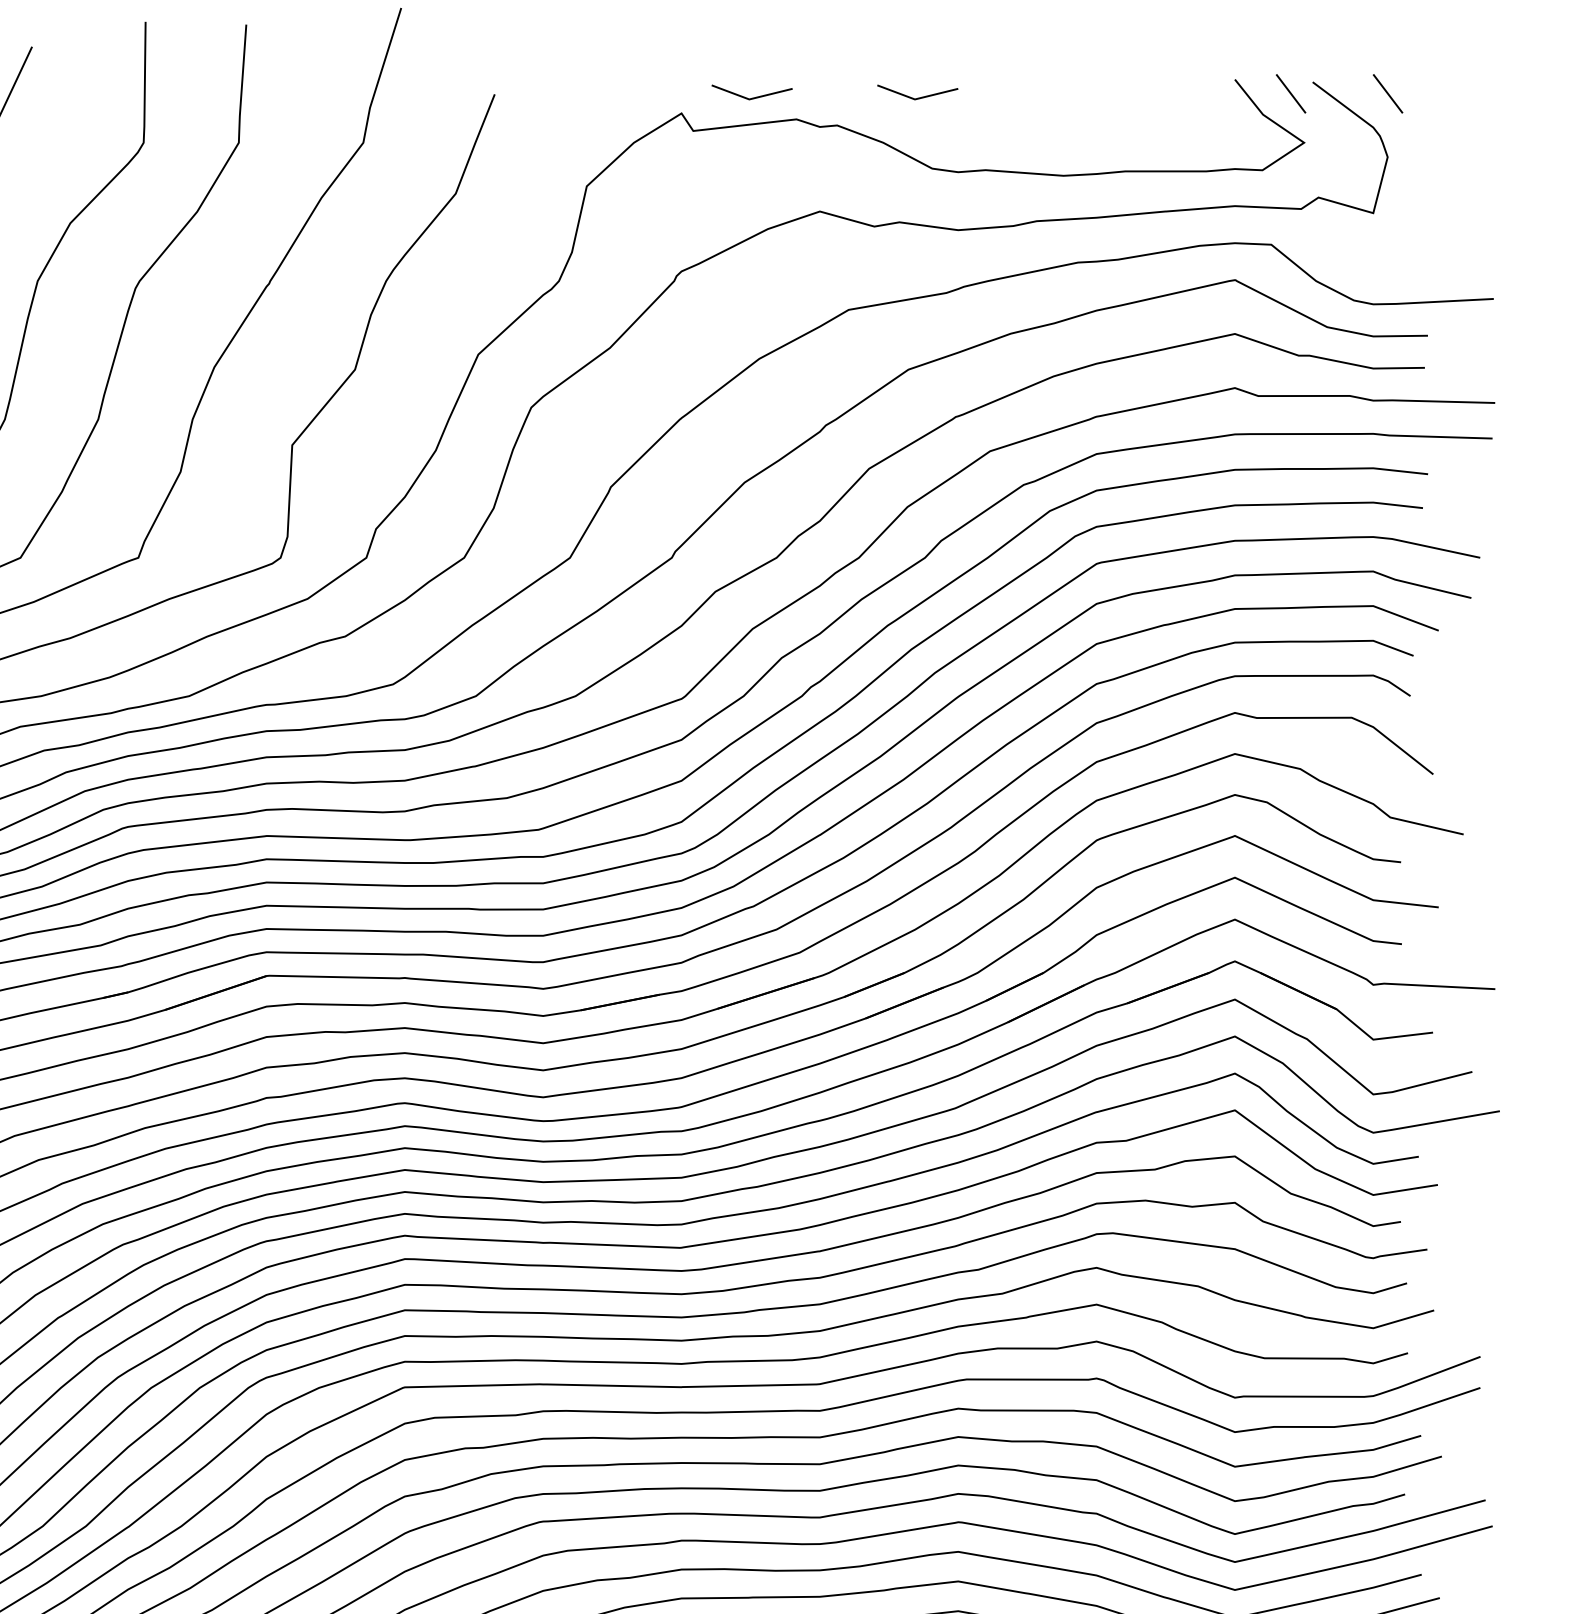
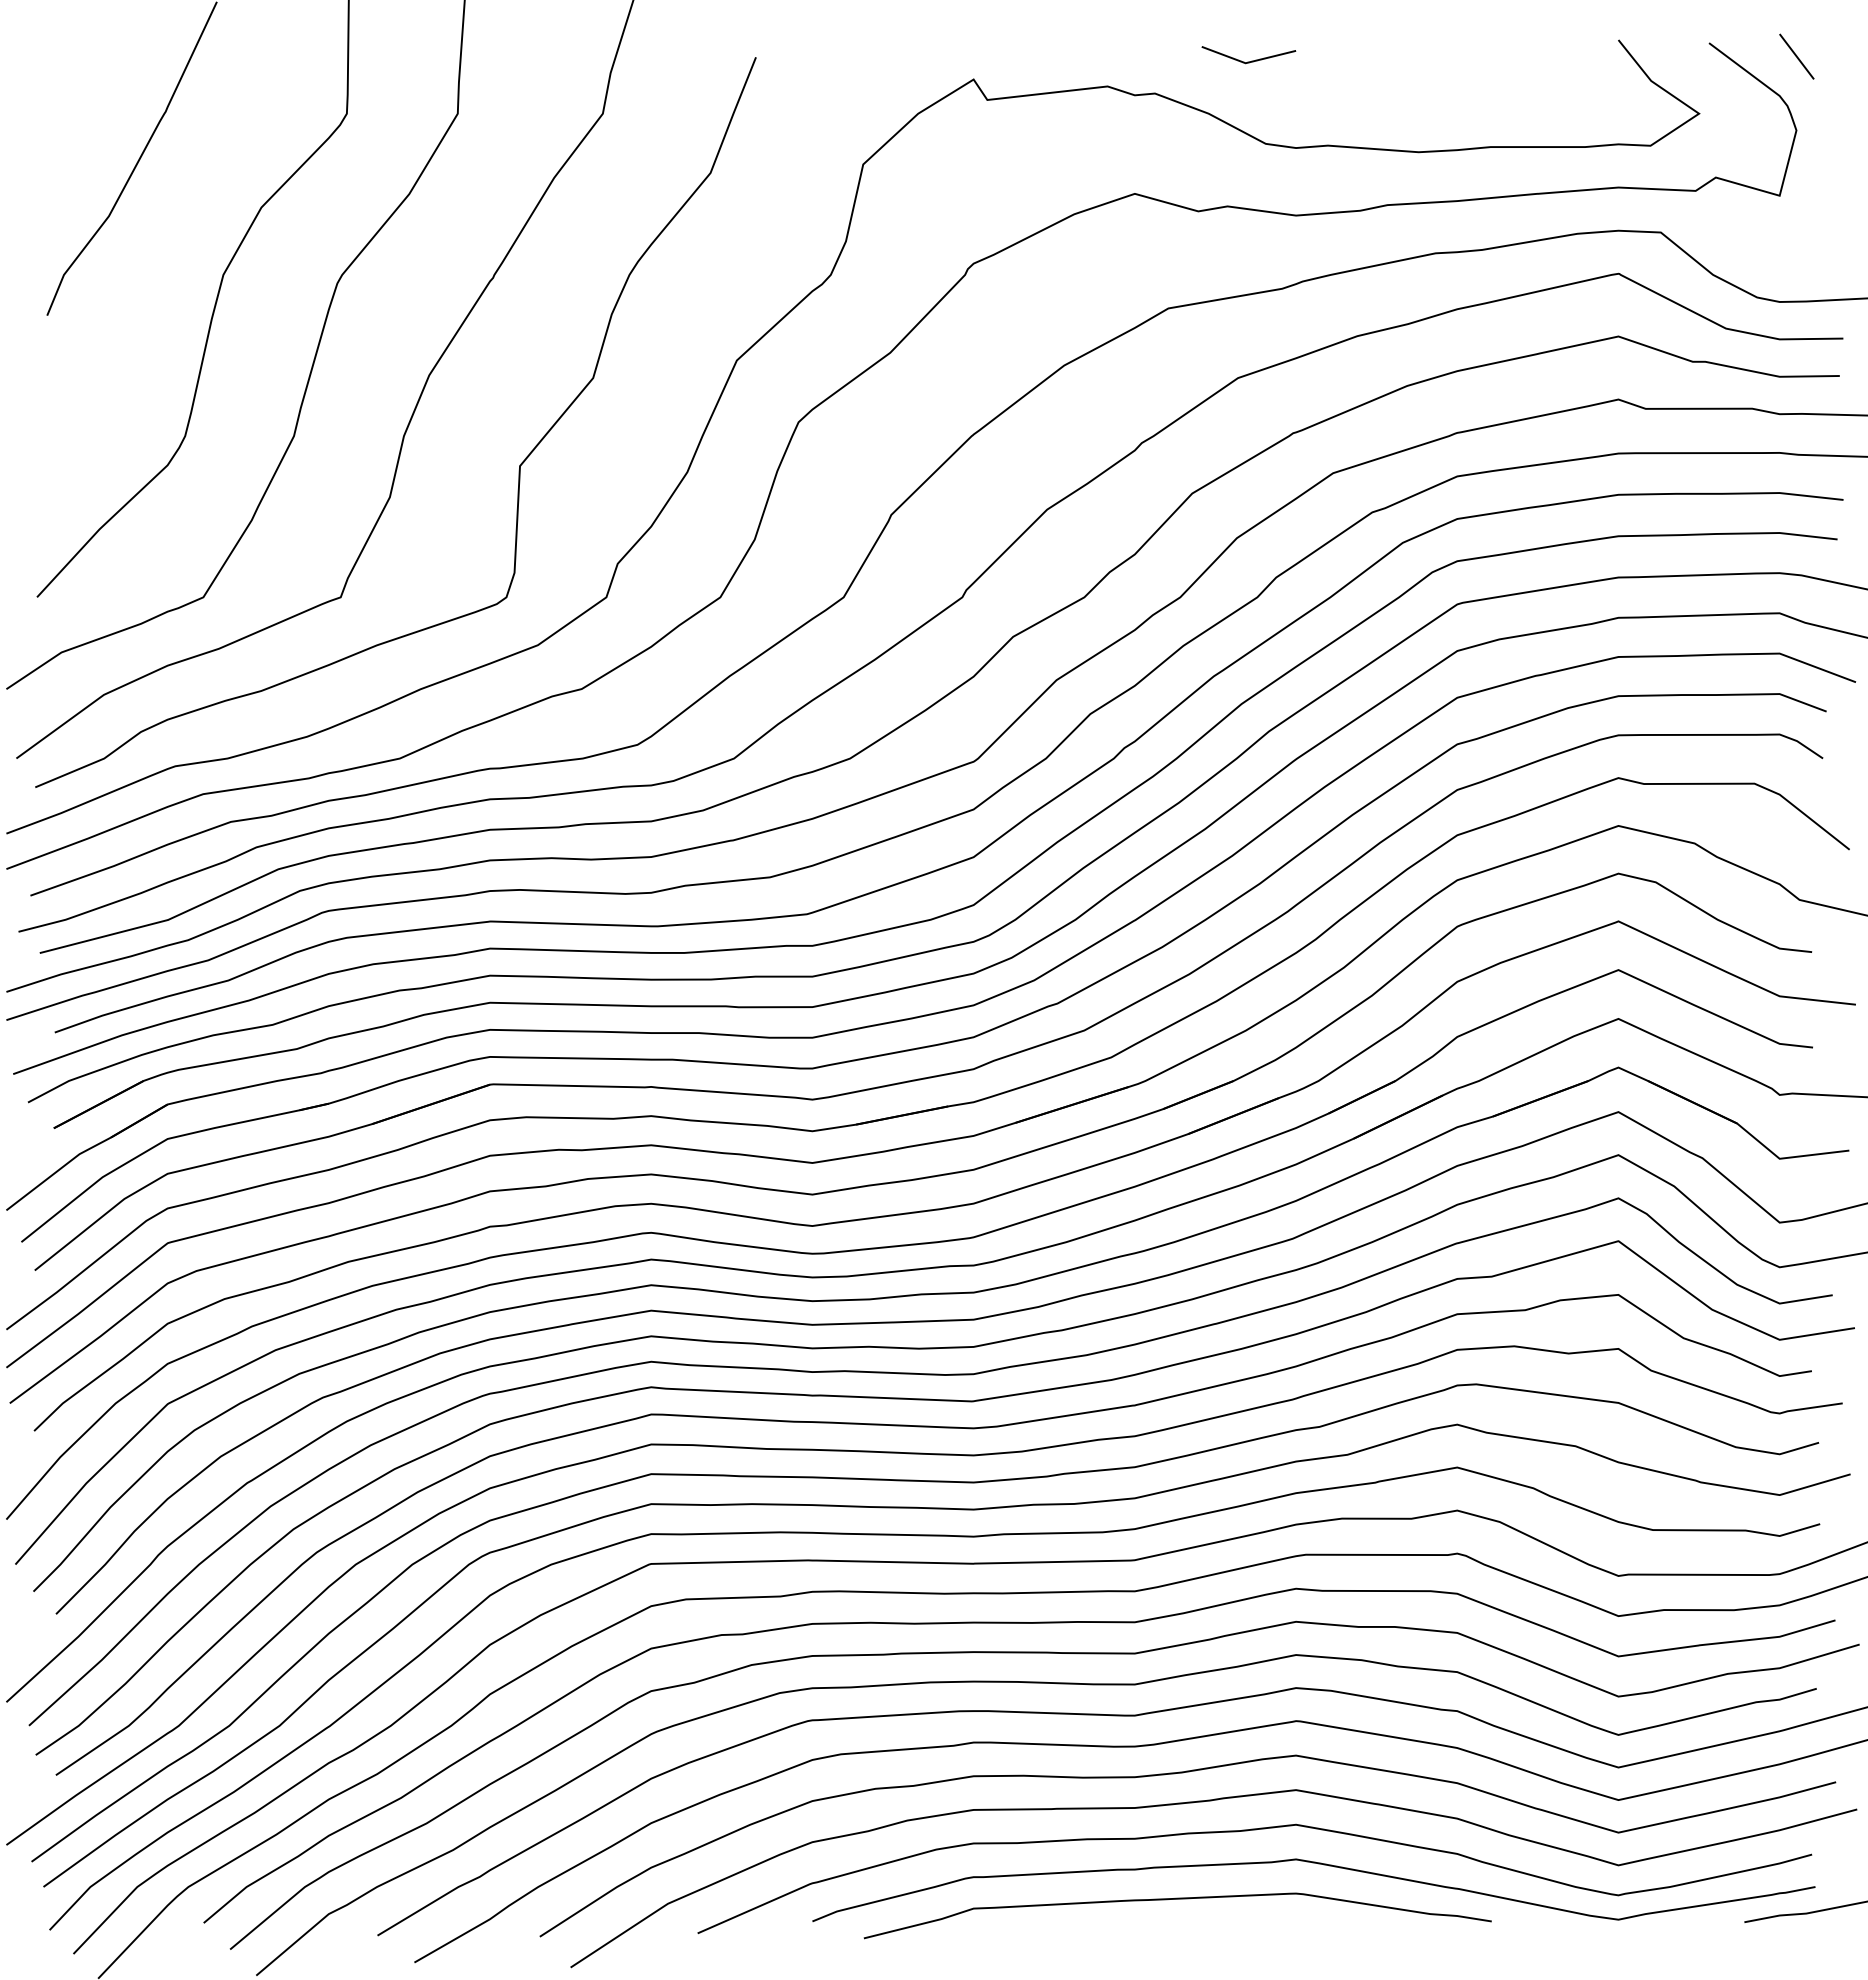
line: (1290, 93) -> (1683, 56), removed
line: (754, 97) -> (1058, 60), removed

